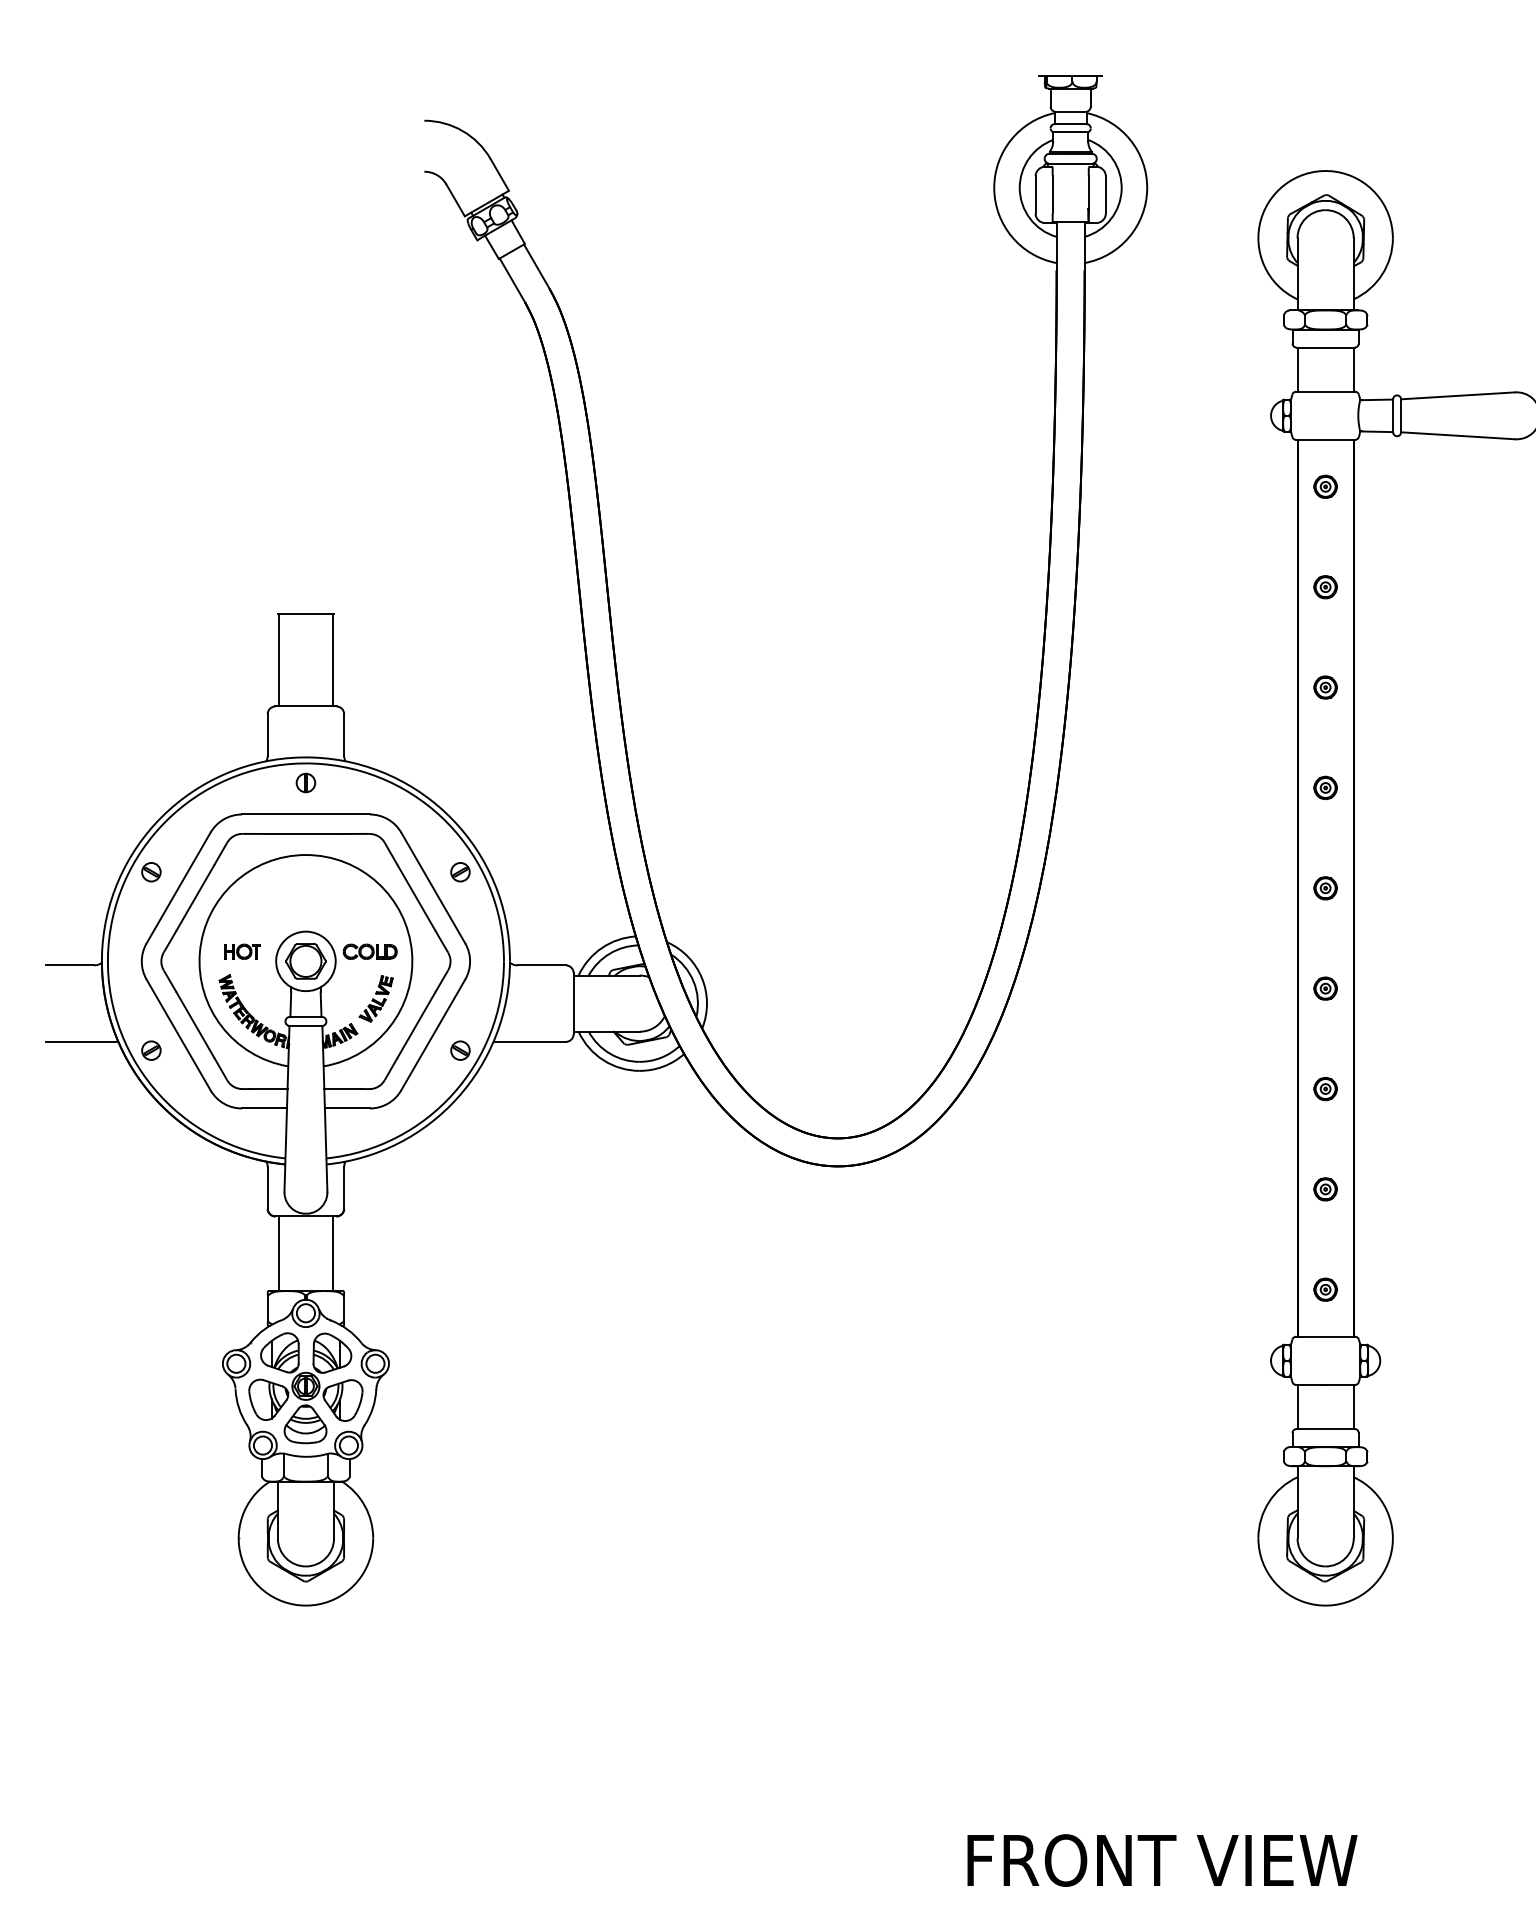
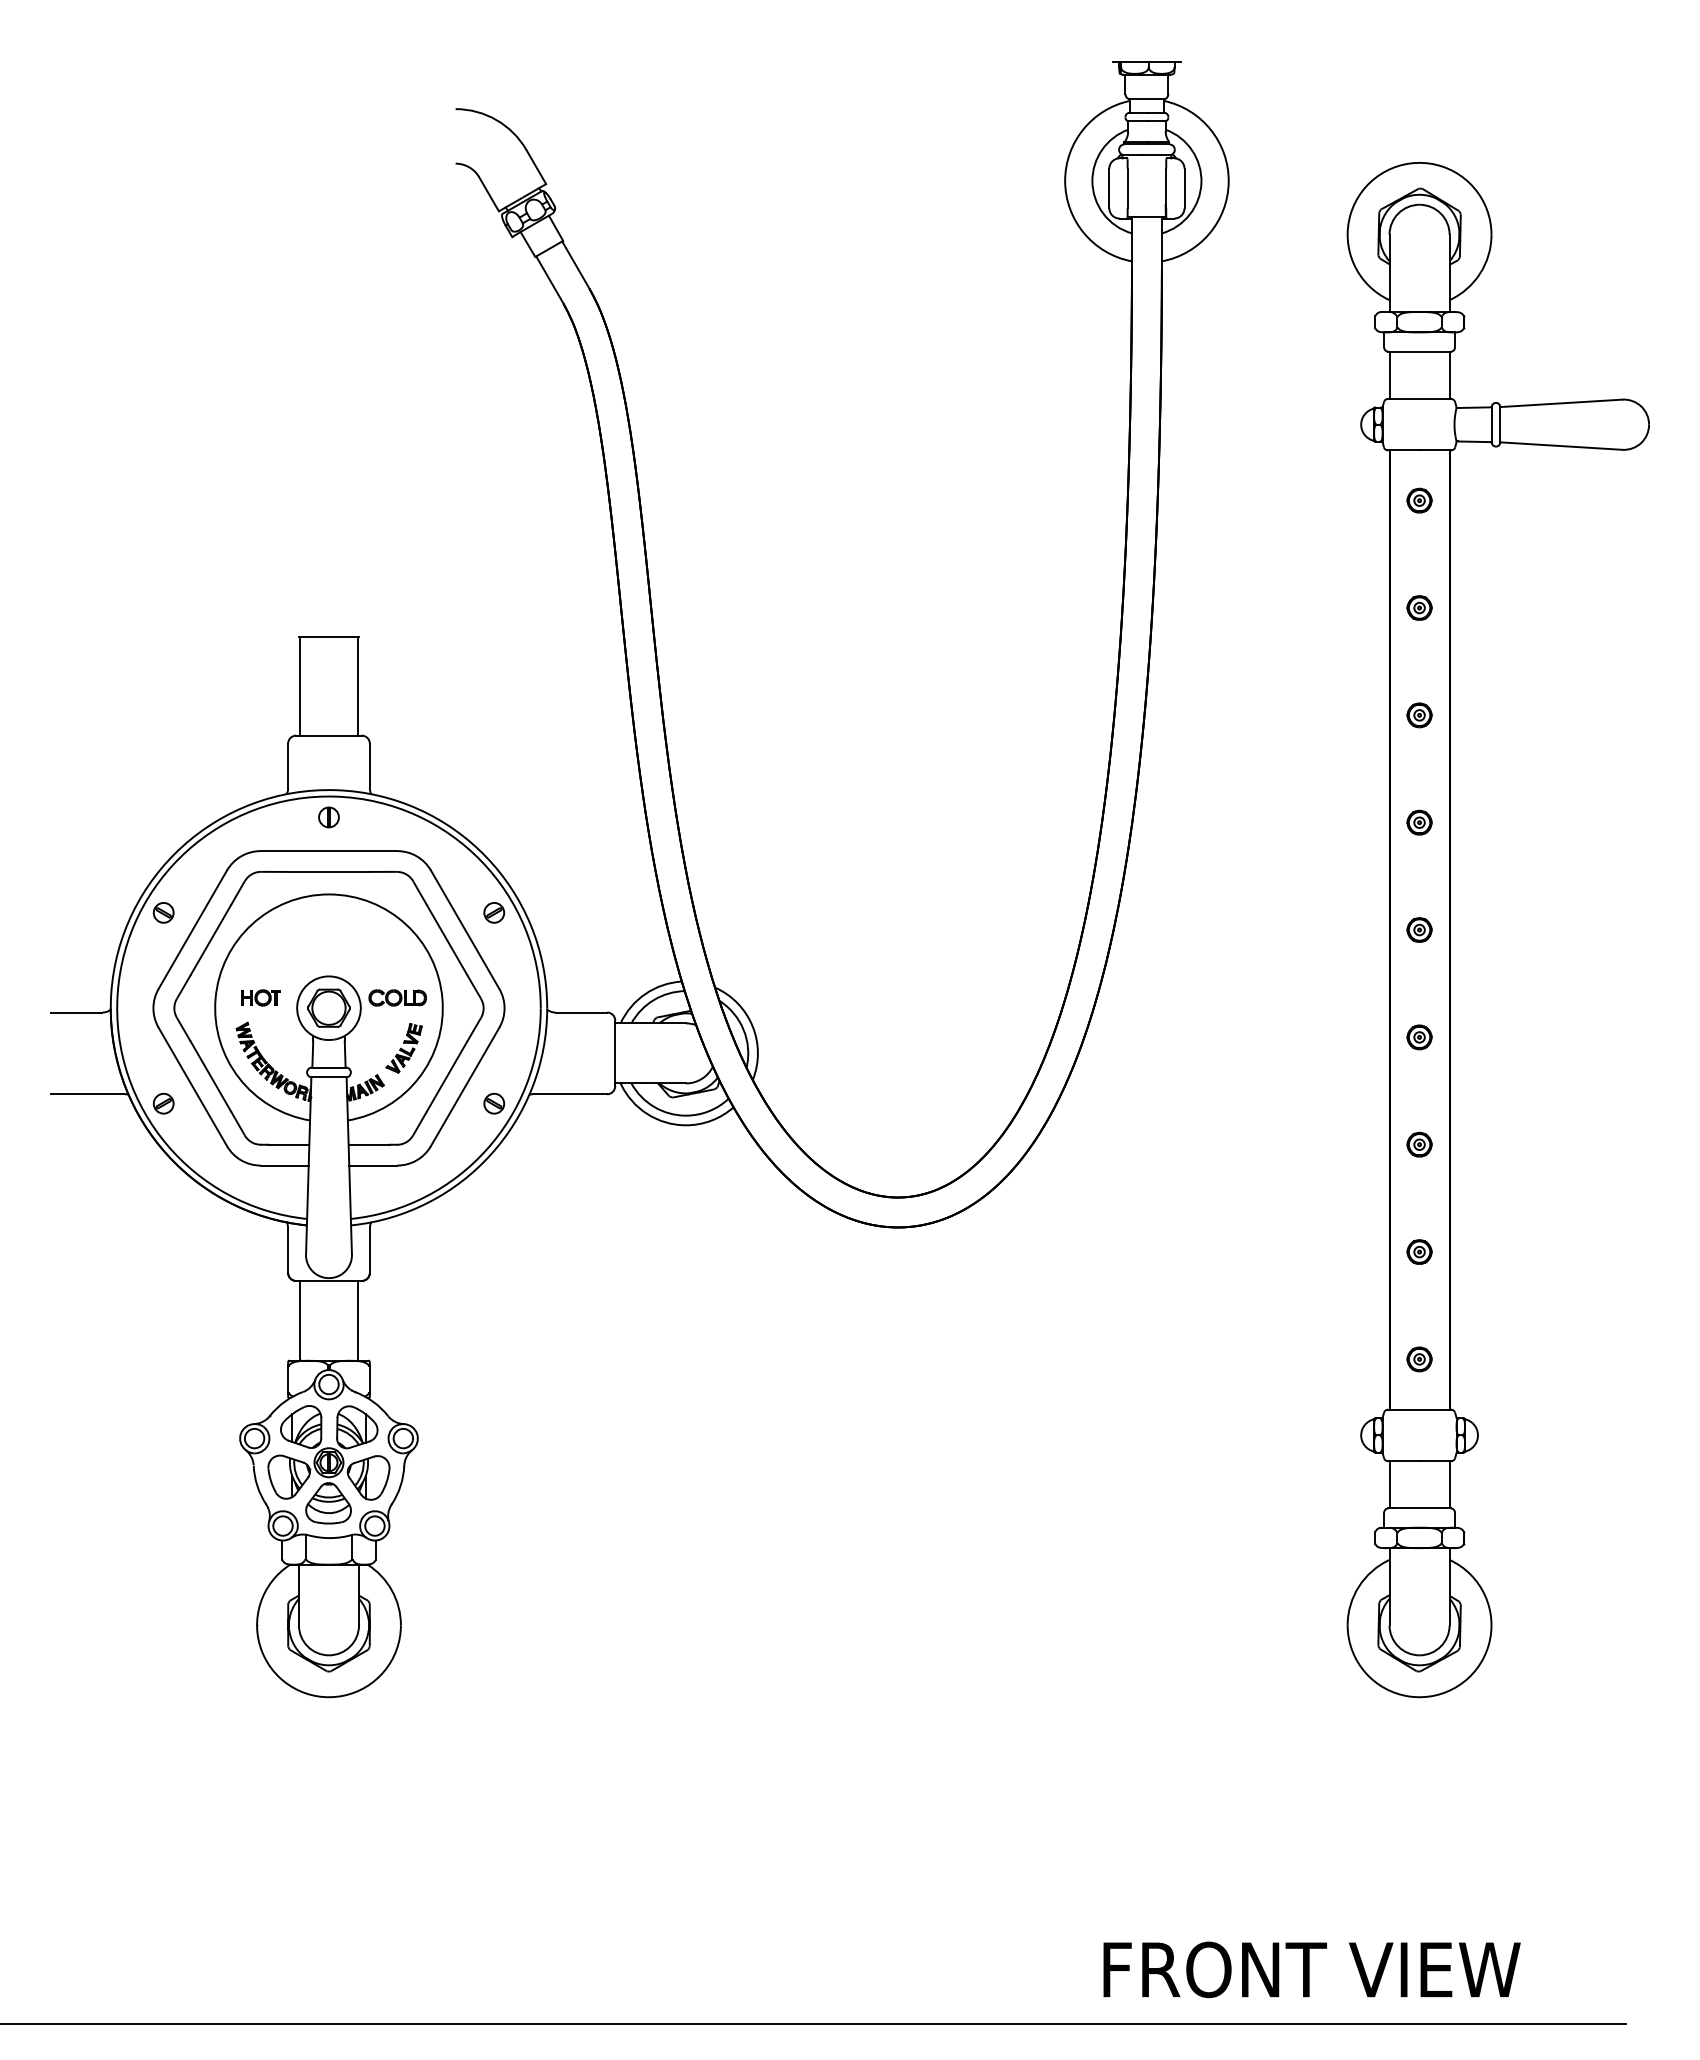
text: (1161, 1860) -> (1311, 1969), moved

